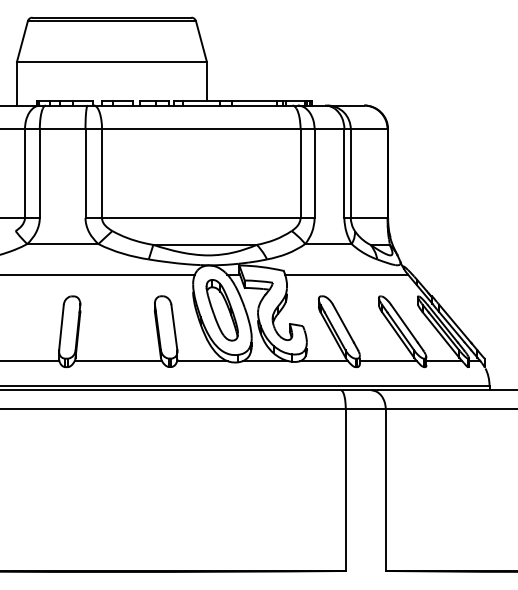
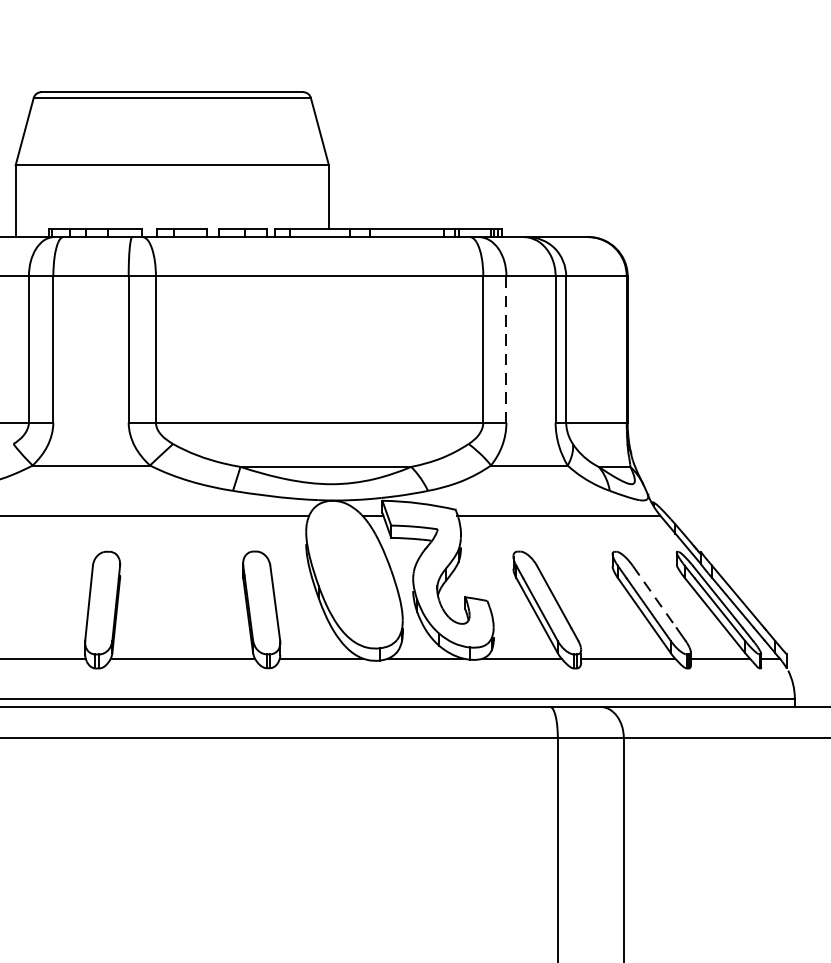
line: (314, 174) -> (506, 350), solid -> dashed
part: (221, 310) -> (352, 575), removed
line: (404, 324) -> (654, 598), solid -> dashed

